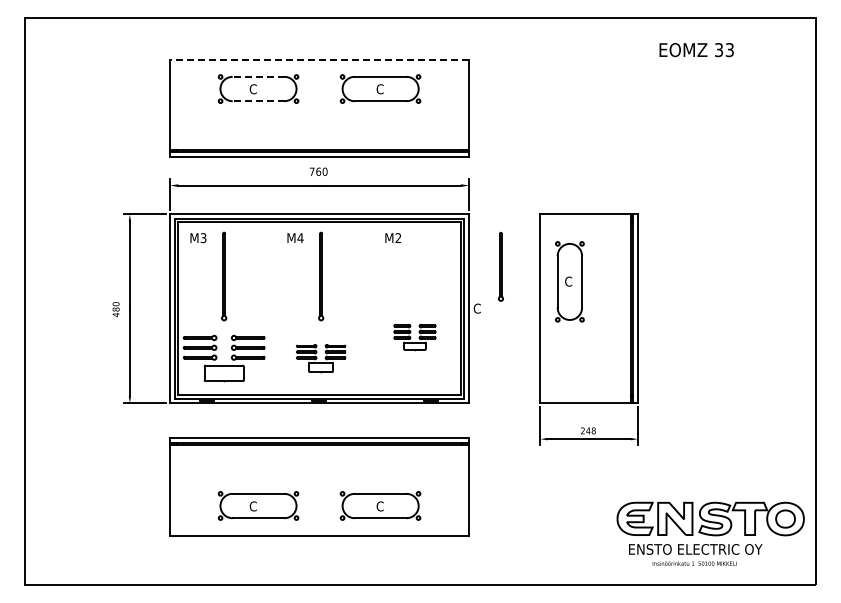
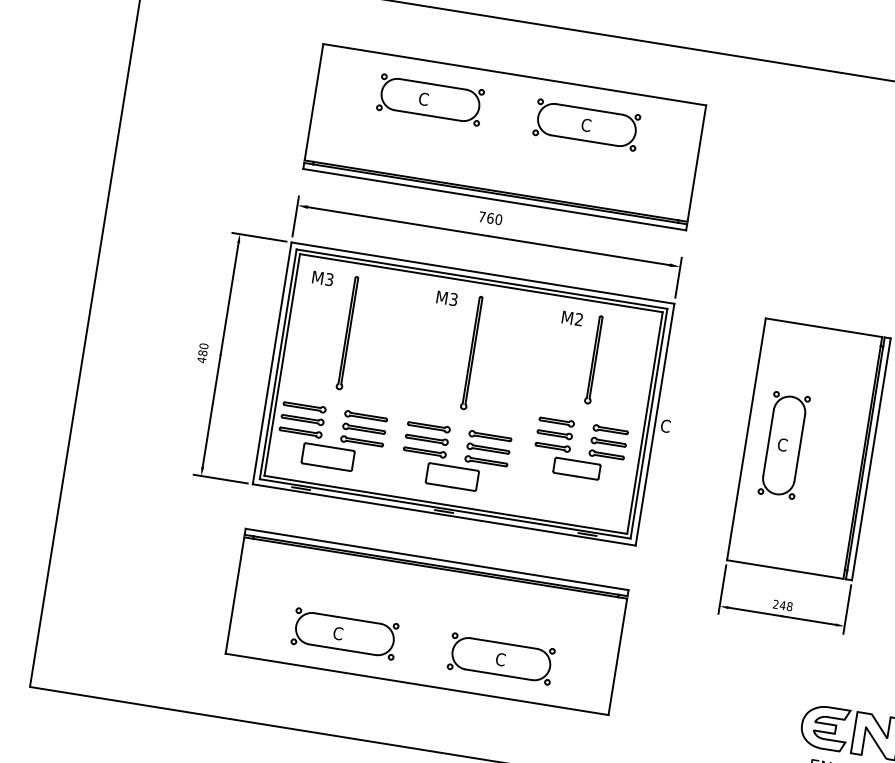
line: (319, 59) -> (514, 74), dashed -> solid
line: (258, 76) -> (433, 83), dashed -> solid
line: (258, 101) -> (427, 115), dashed -> solid
text: (300, 238) -> (453, 300), M4 -> M3
part: (500, 266) -> (593, 359), moved
part: (569, 281) -> (783, 444), moved
part: (414, 337) -> (579, 450), size x1.67
part: (320, 358) -> (454, 457), size x1.67

